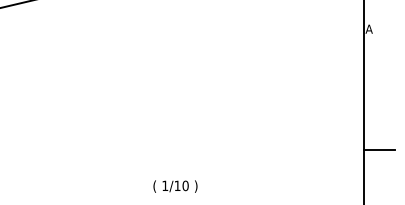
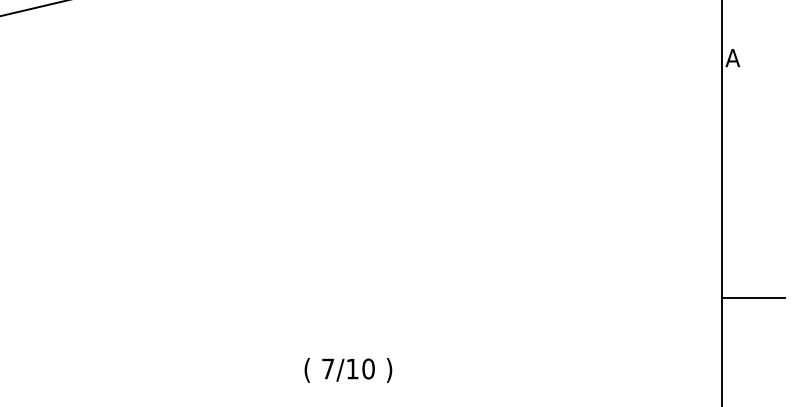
text: (165, 185) -> (328, 368), 1/10 -> 7/10

